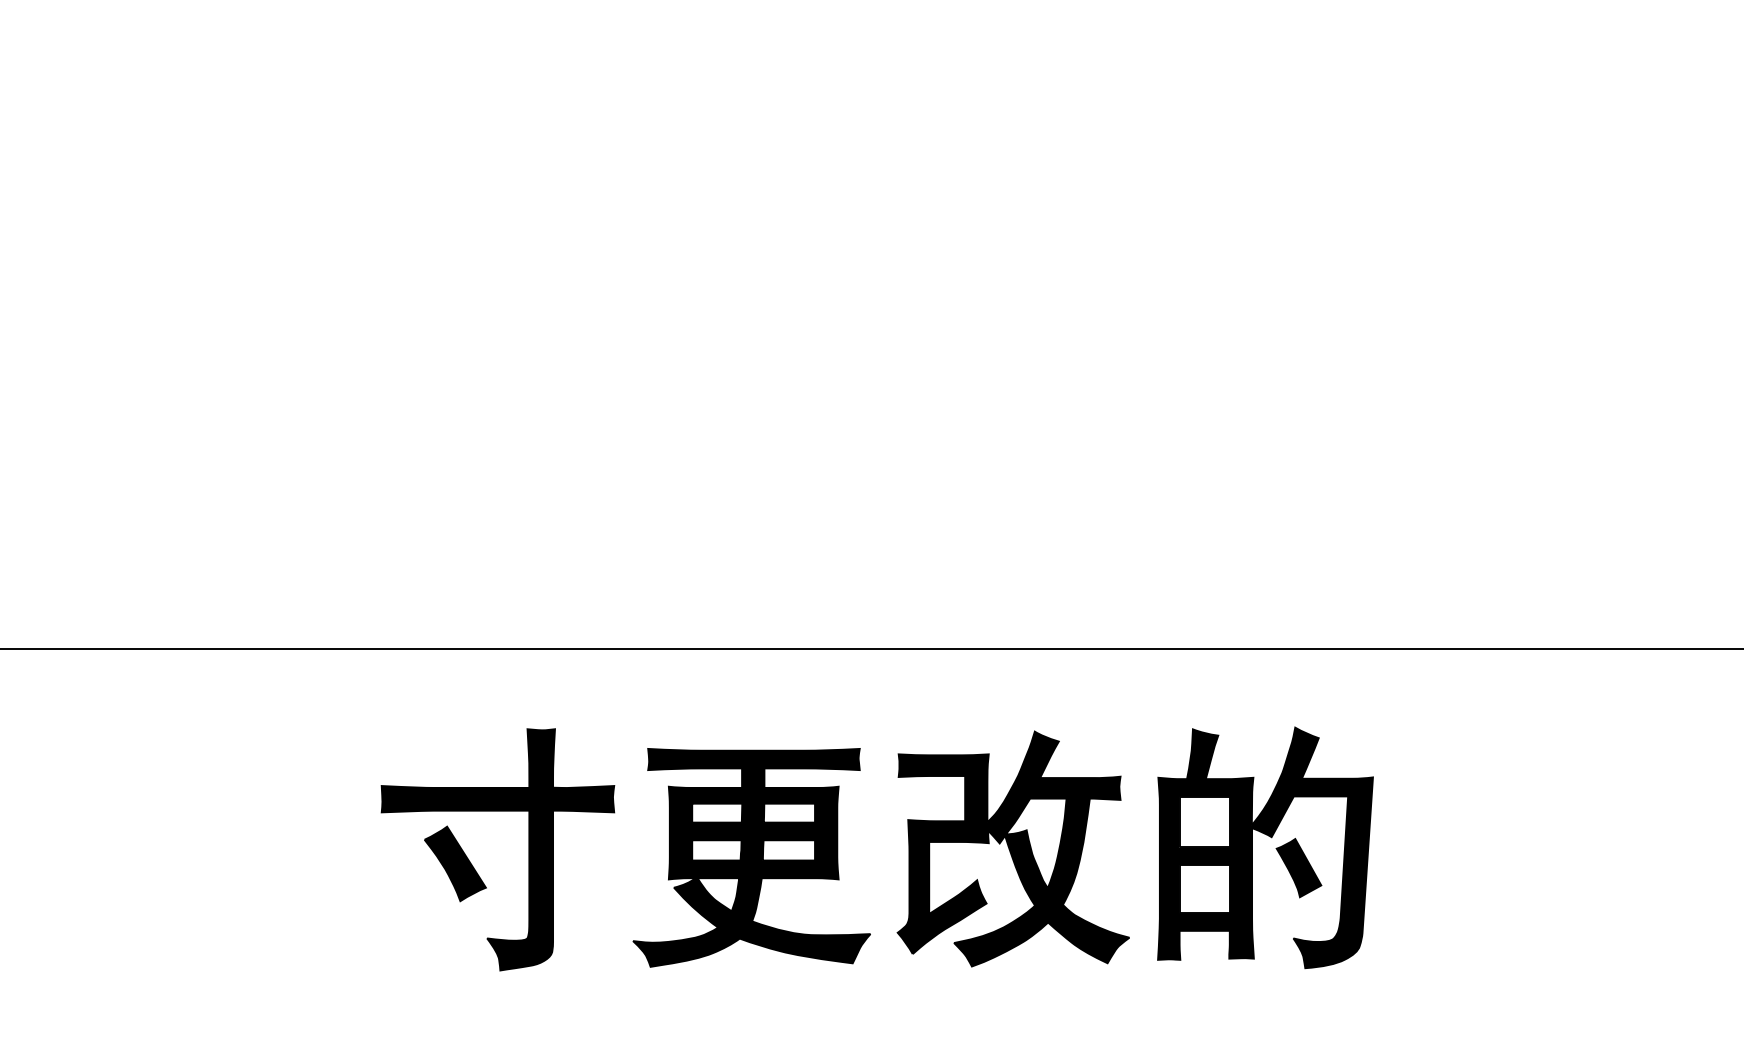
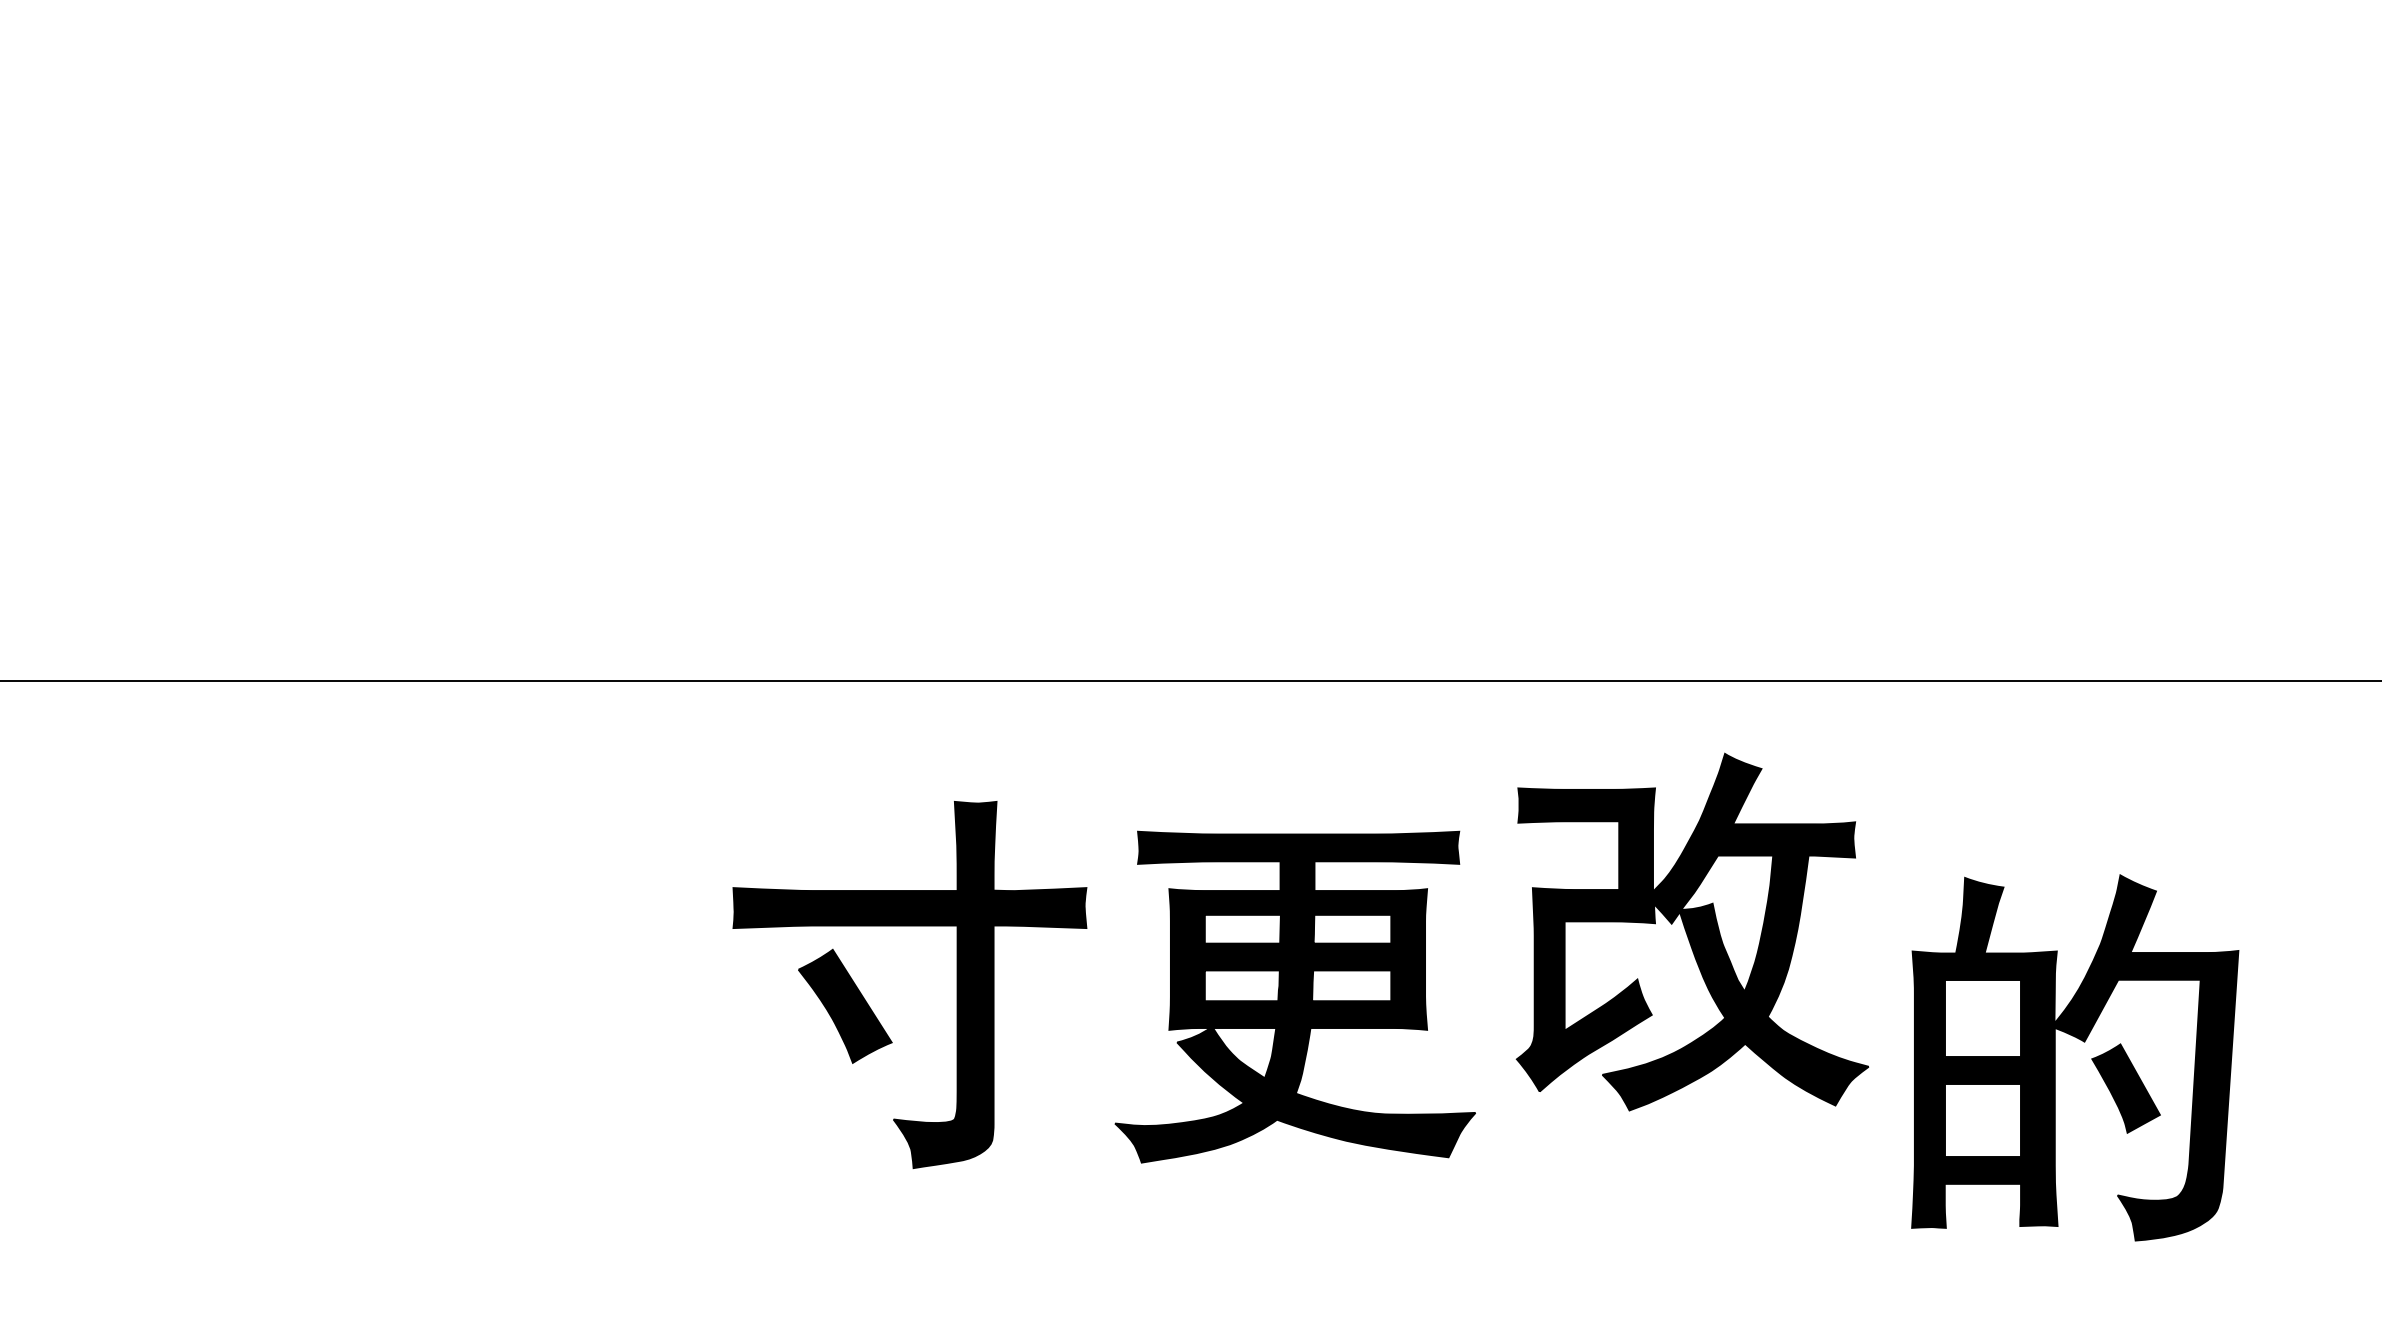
part: (1012, 848) -> (1691, 931), moved
part: (1275, 848) -> (2090, 1058), moved

